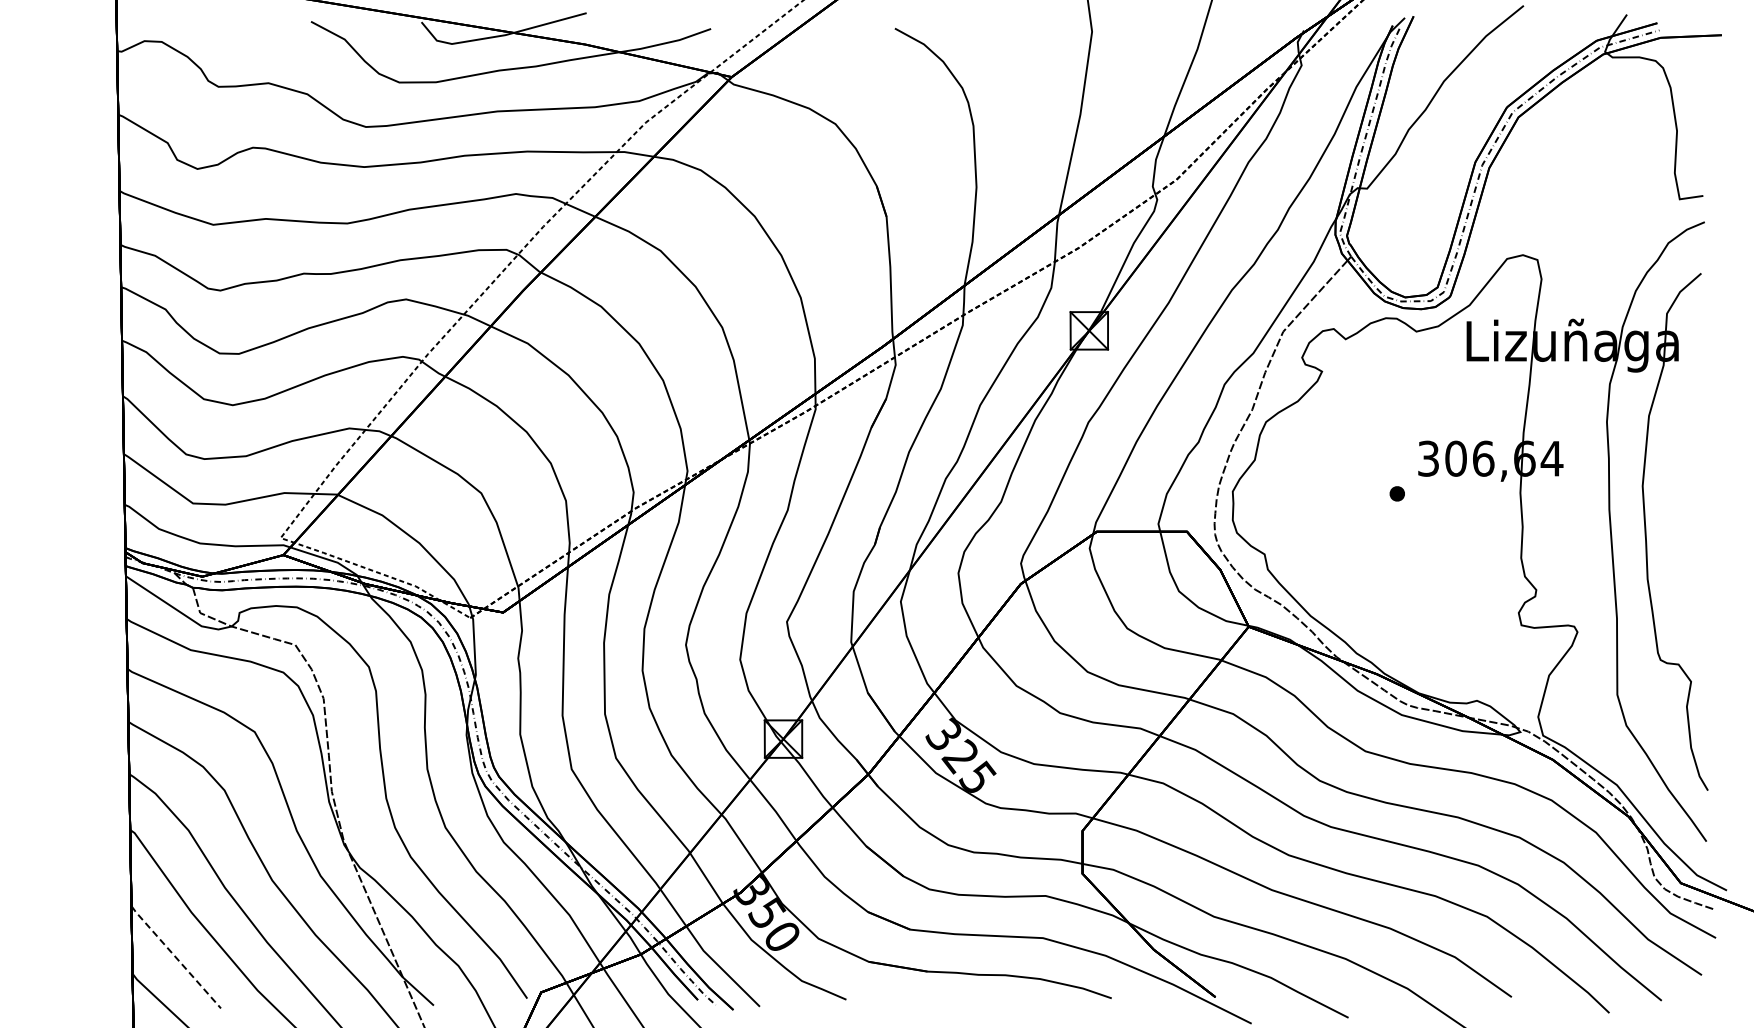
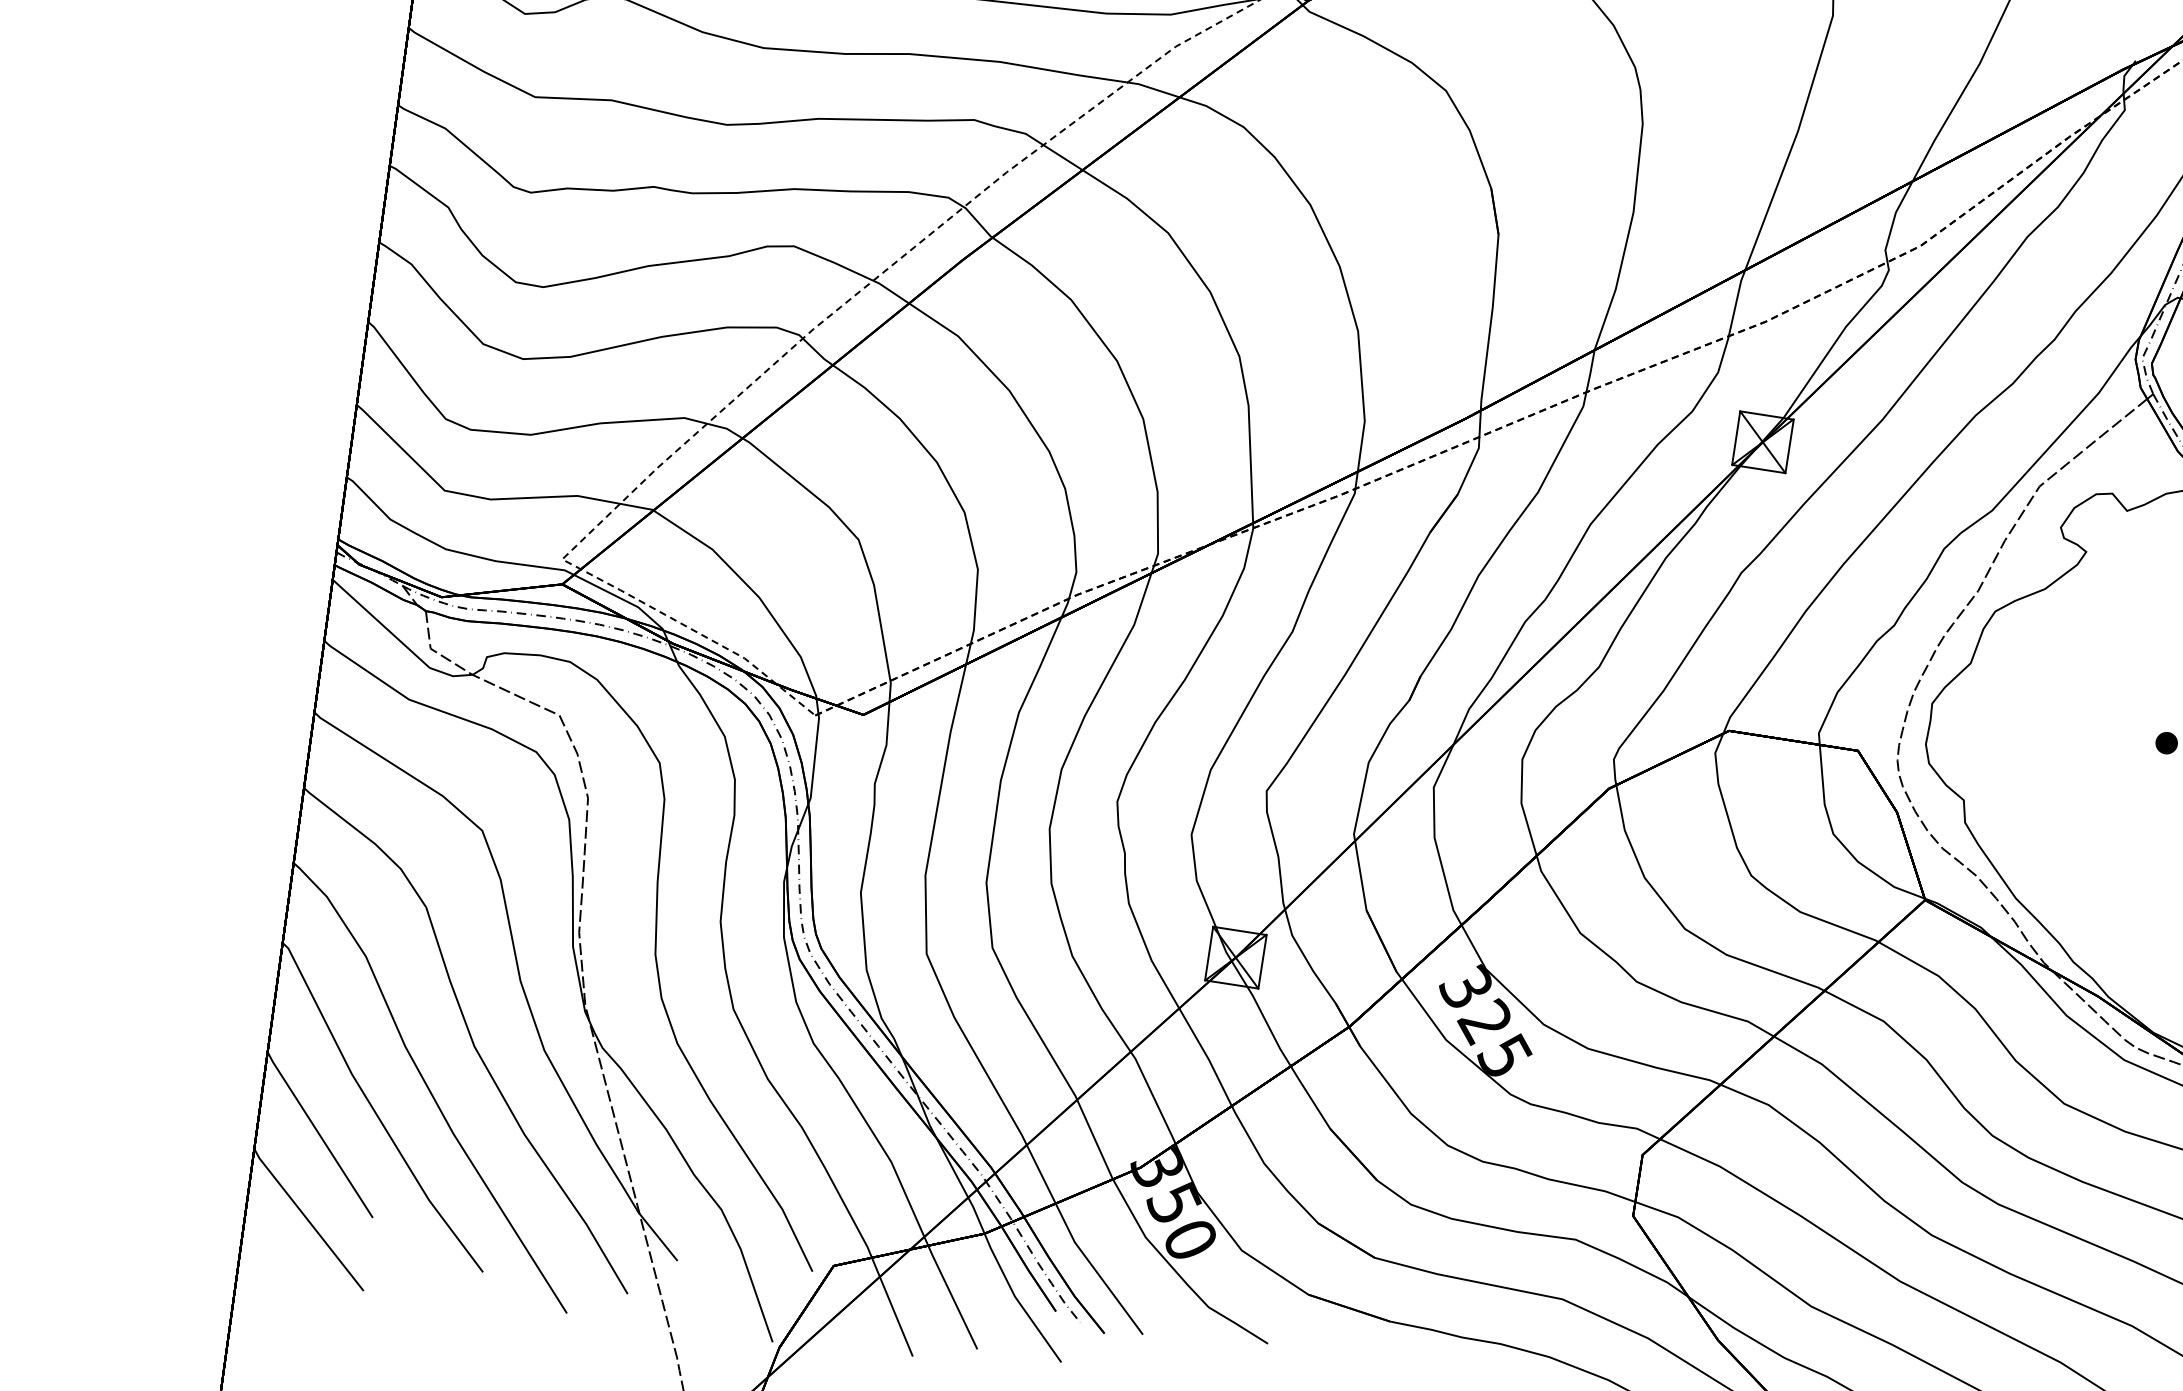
line: (175, 957) -> (319, 1135), dashed -> solid

